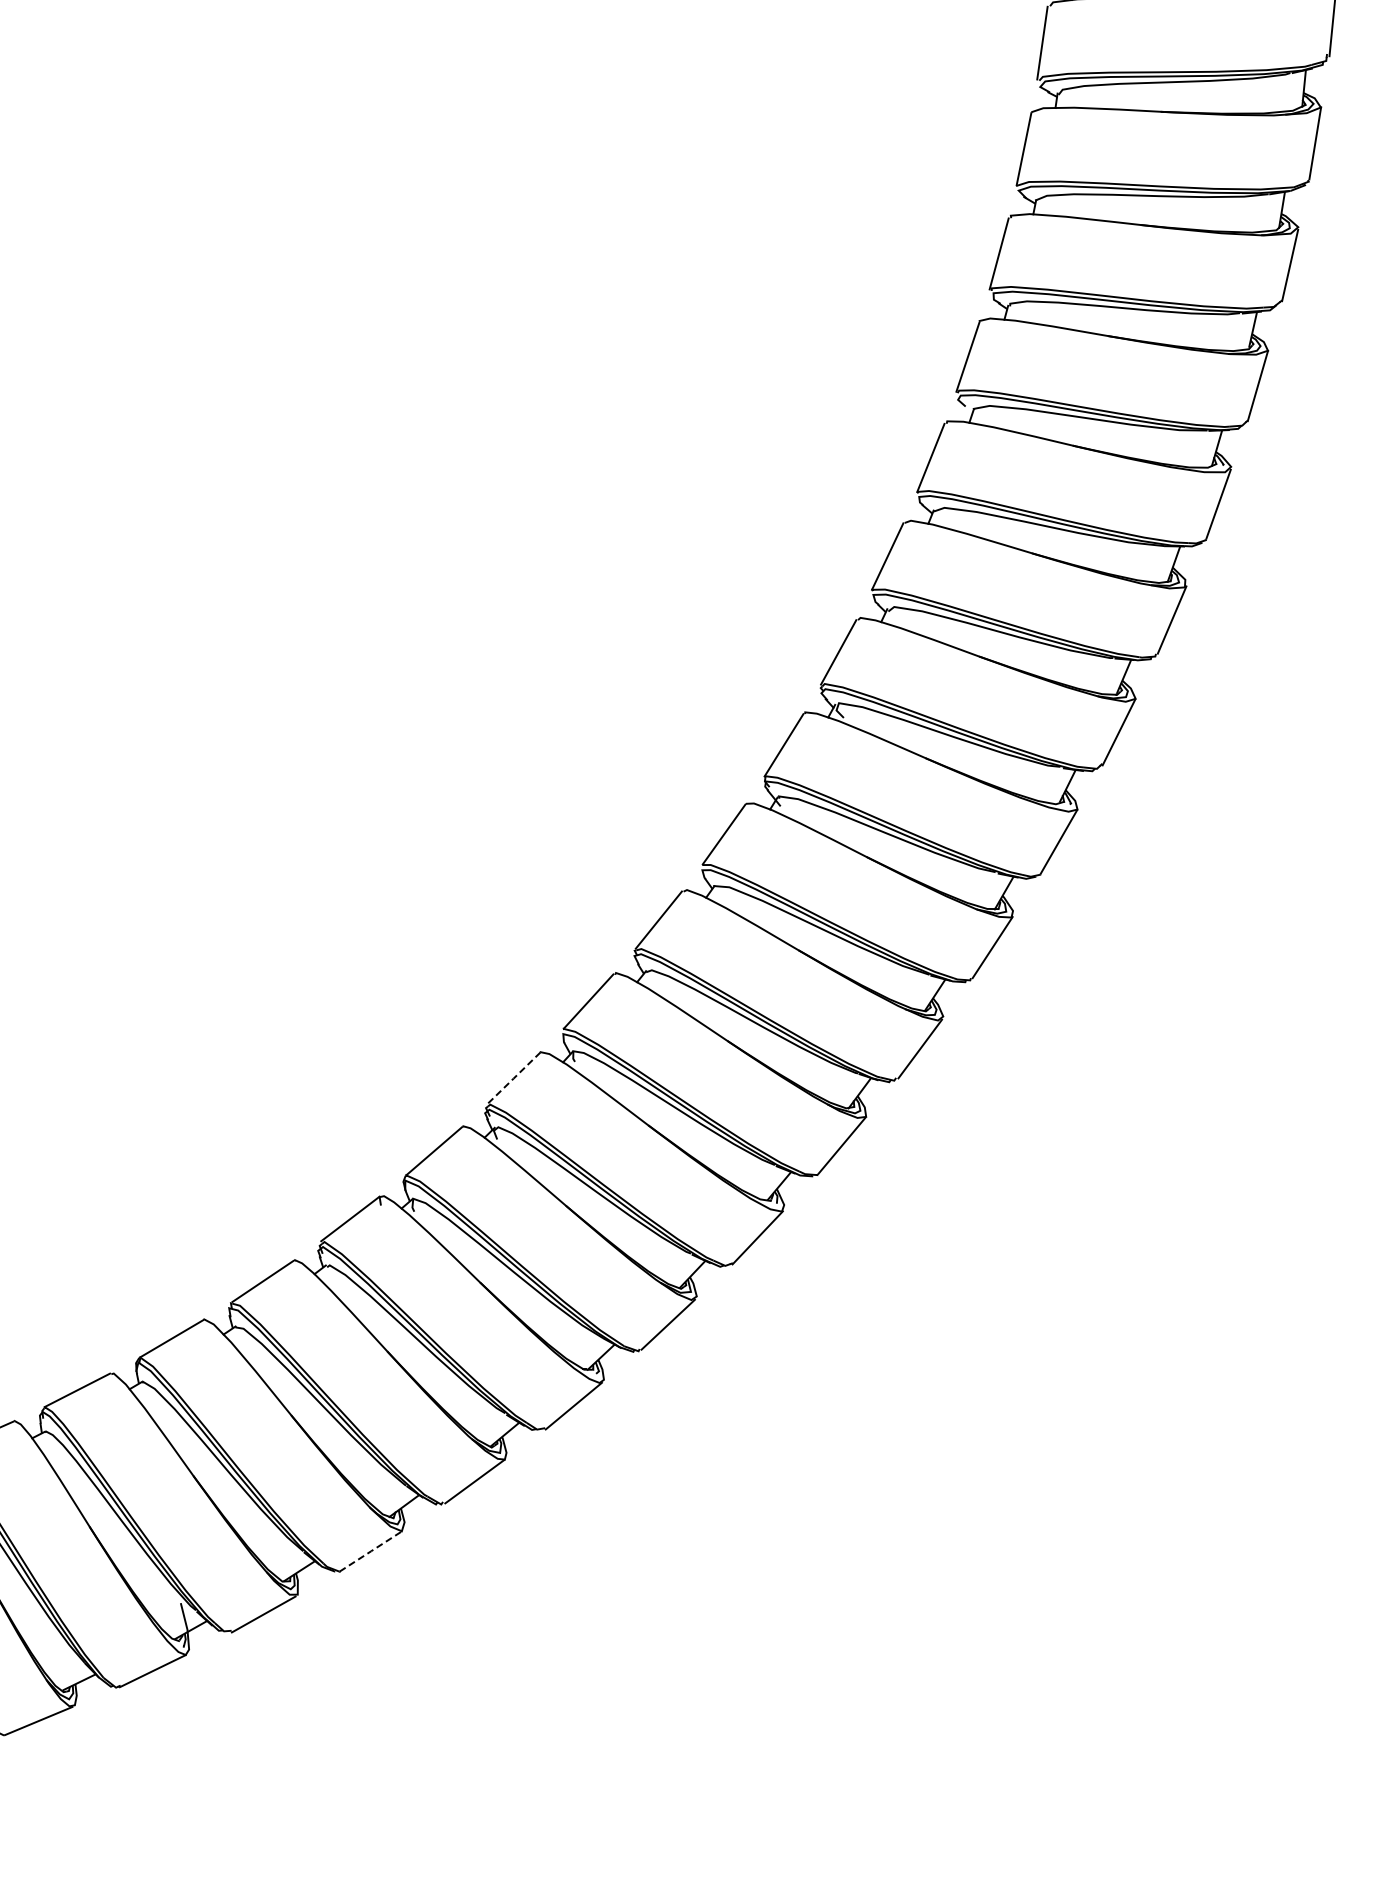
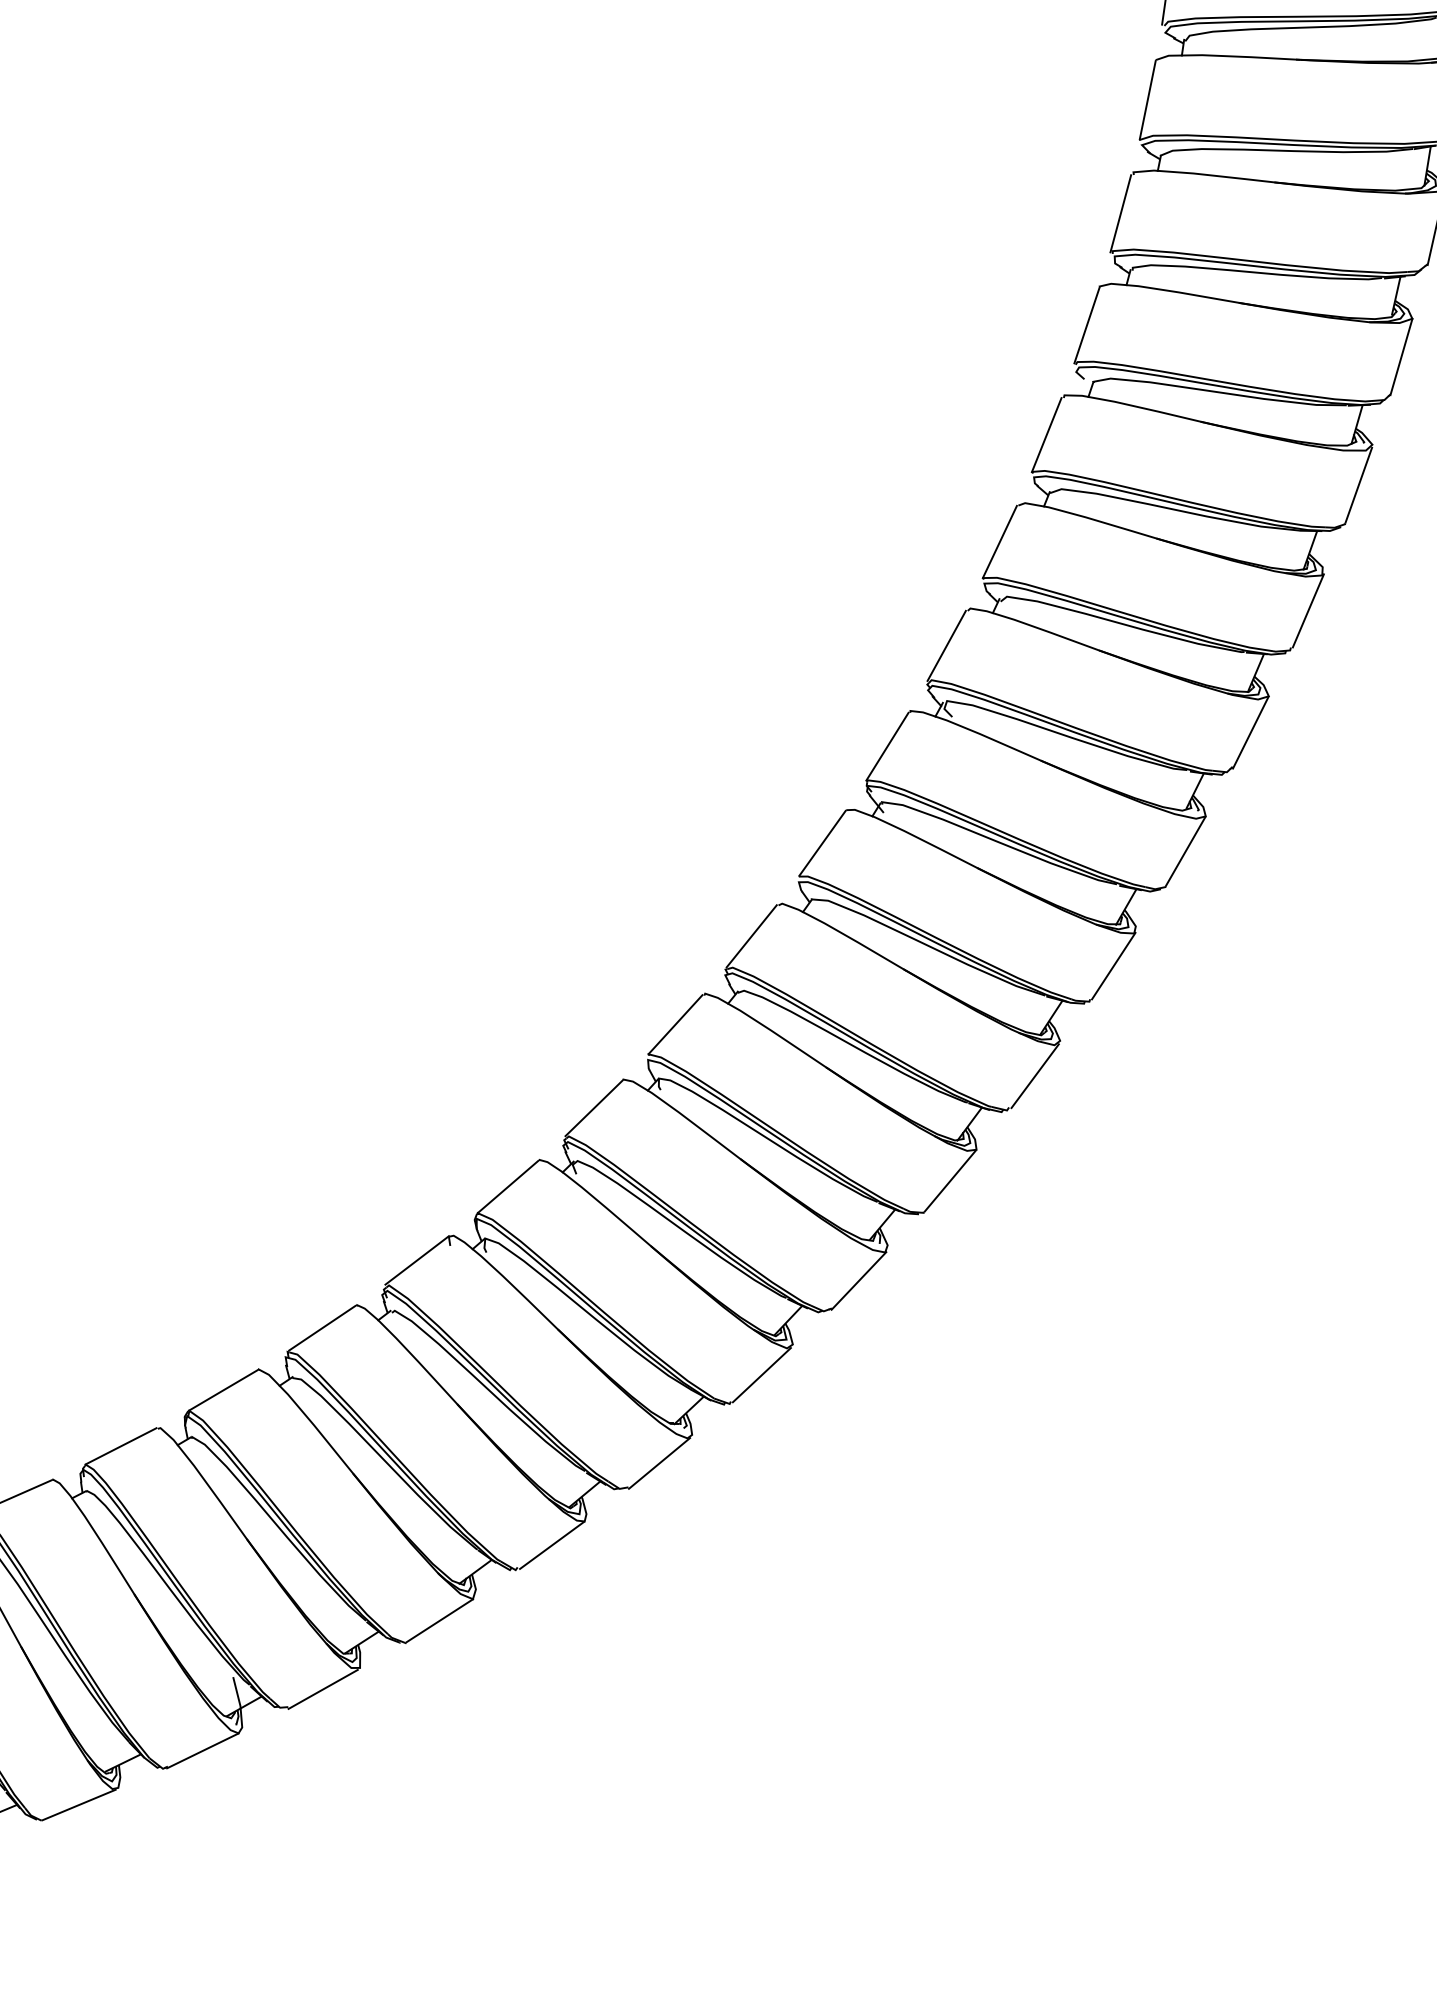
line: (513, 1078) -> (594, 1108), dashed -> solid
line: (371, 1551) -> (440, 1621), dashed -> solid

